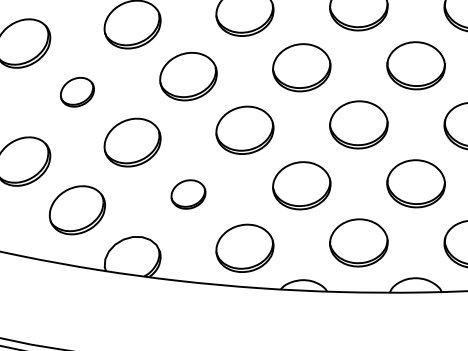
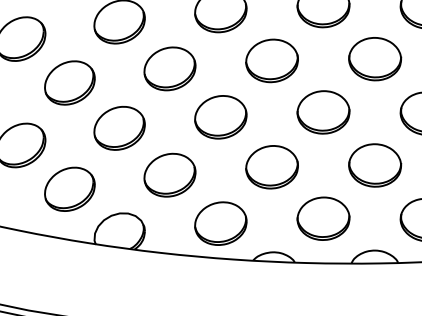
part: (76, 91) -> (69, 82), size x1.67
part: (187, 193) -> (169, 174), size x1.67

